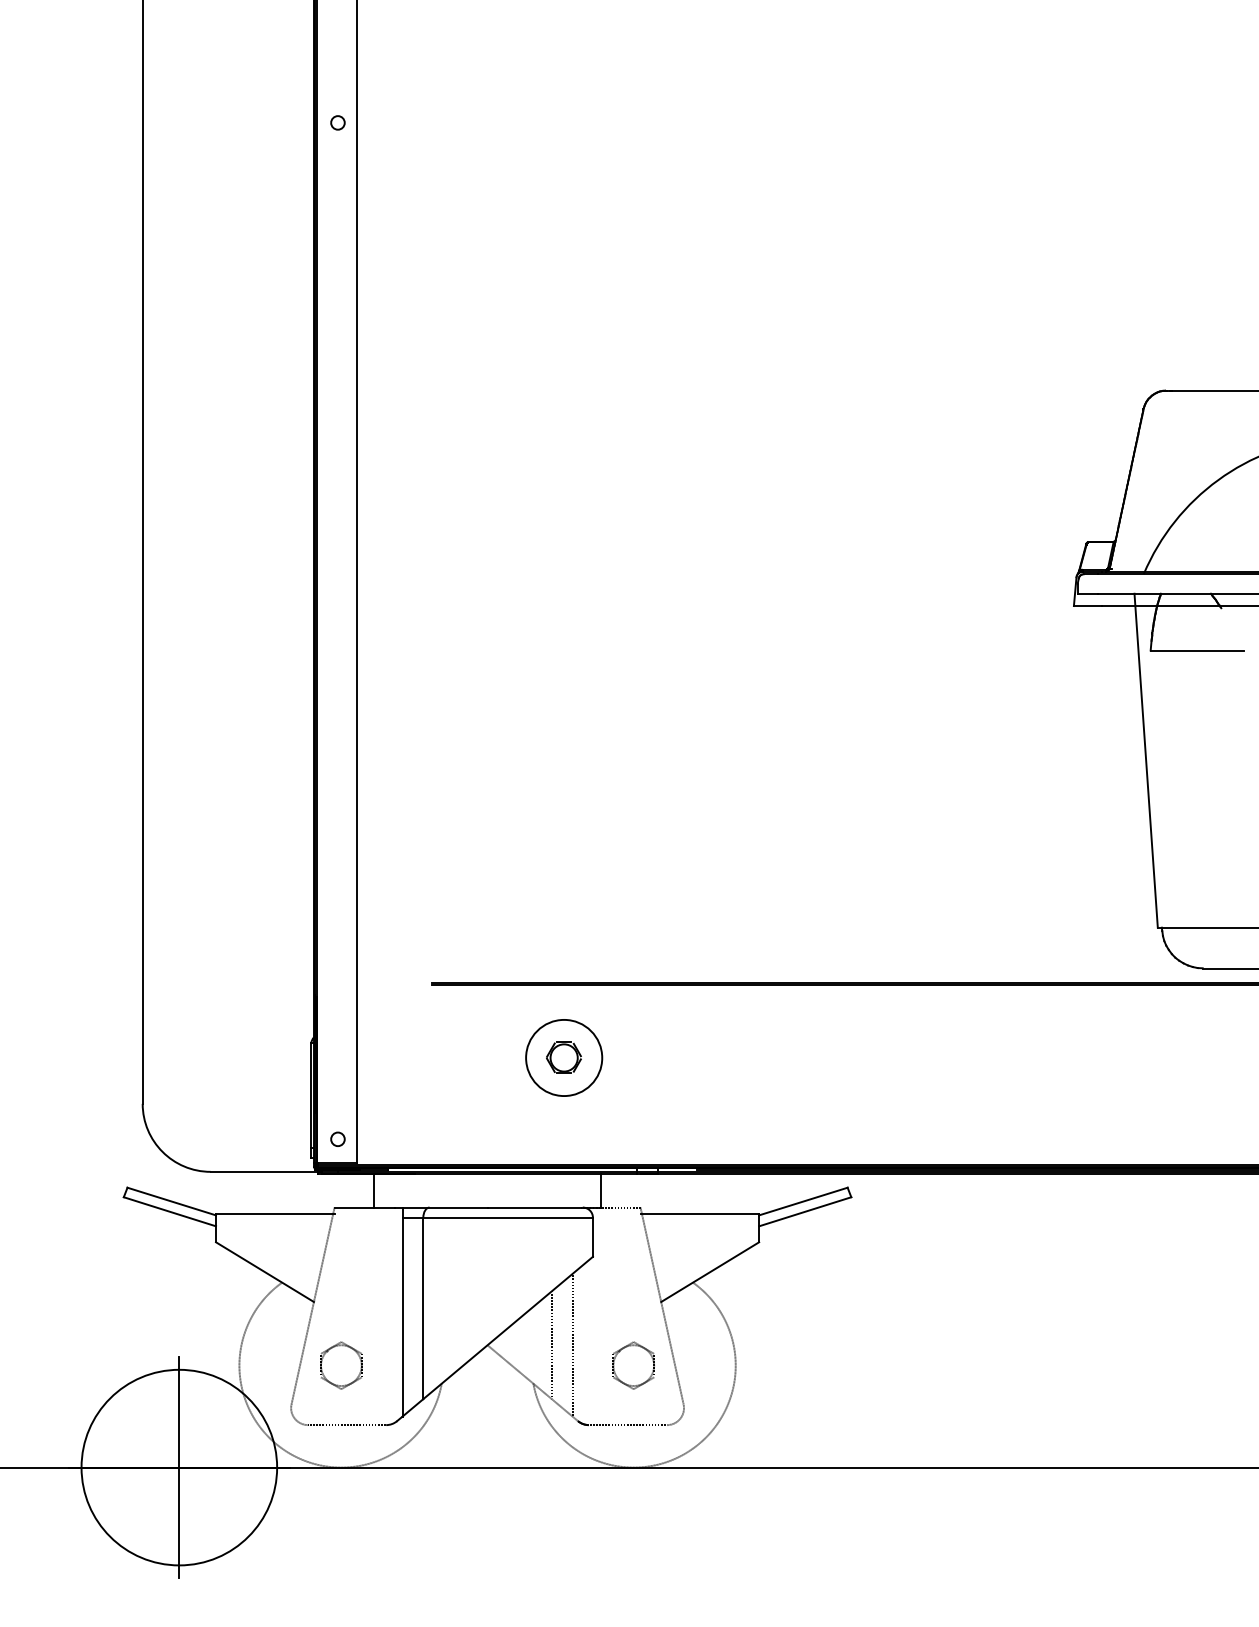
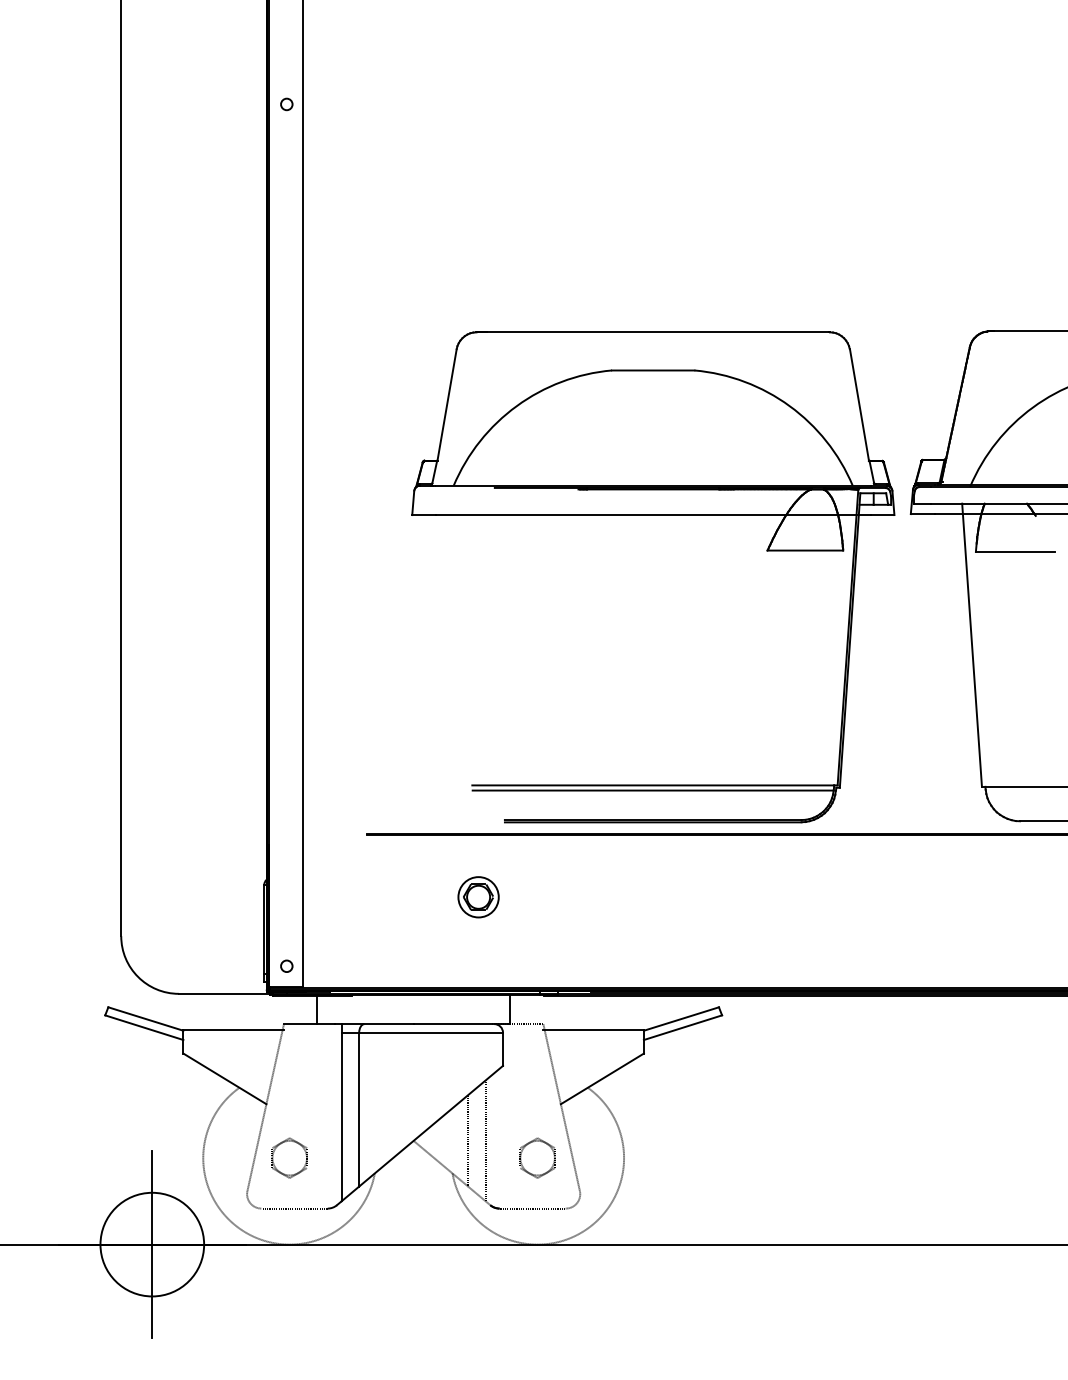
part: (770, 607) -> (653, 515), added
circle: (563, 1057) -> (478, 896), size x0.62
circle: (179, 1467) -> (152, 1244), size x0.62

